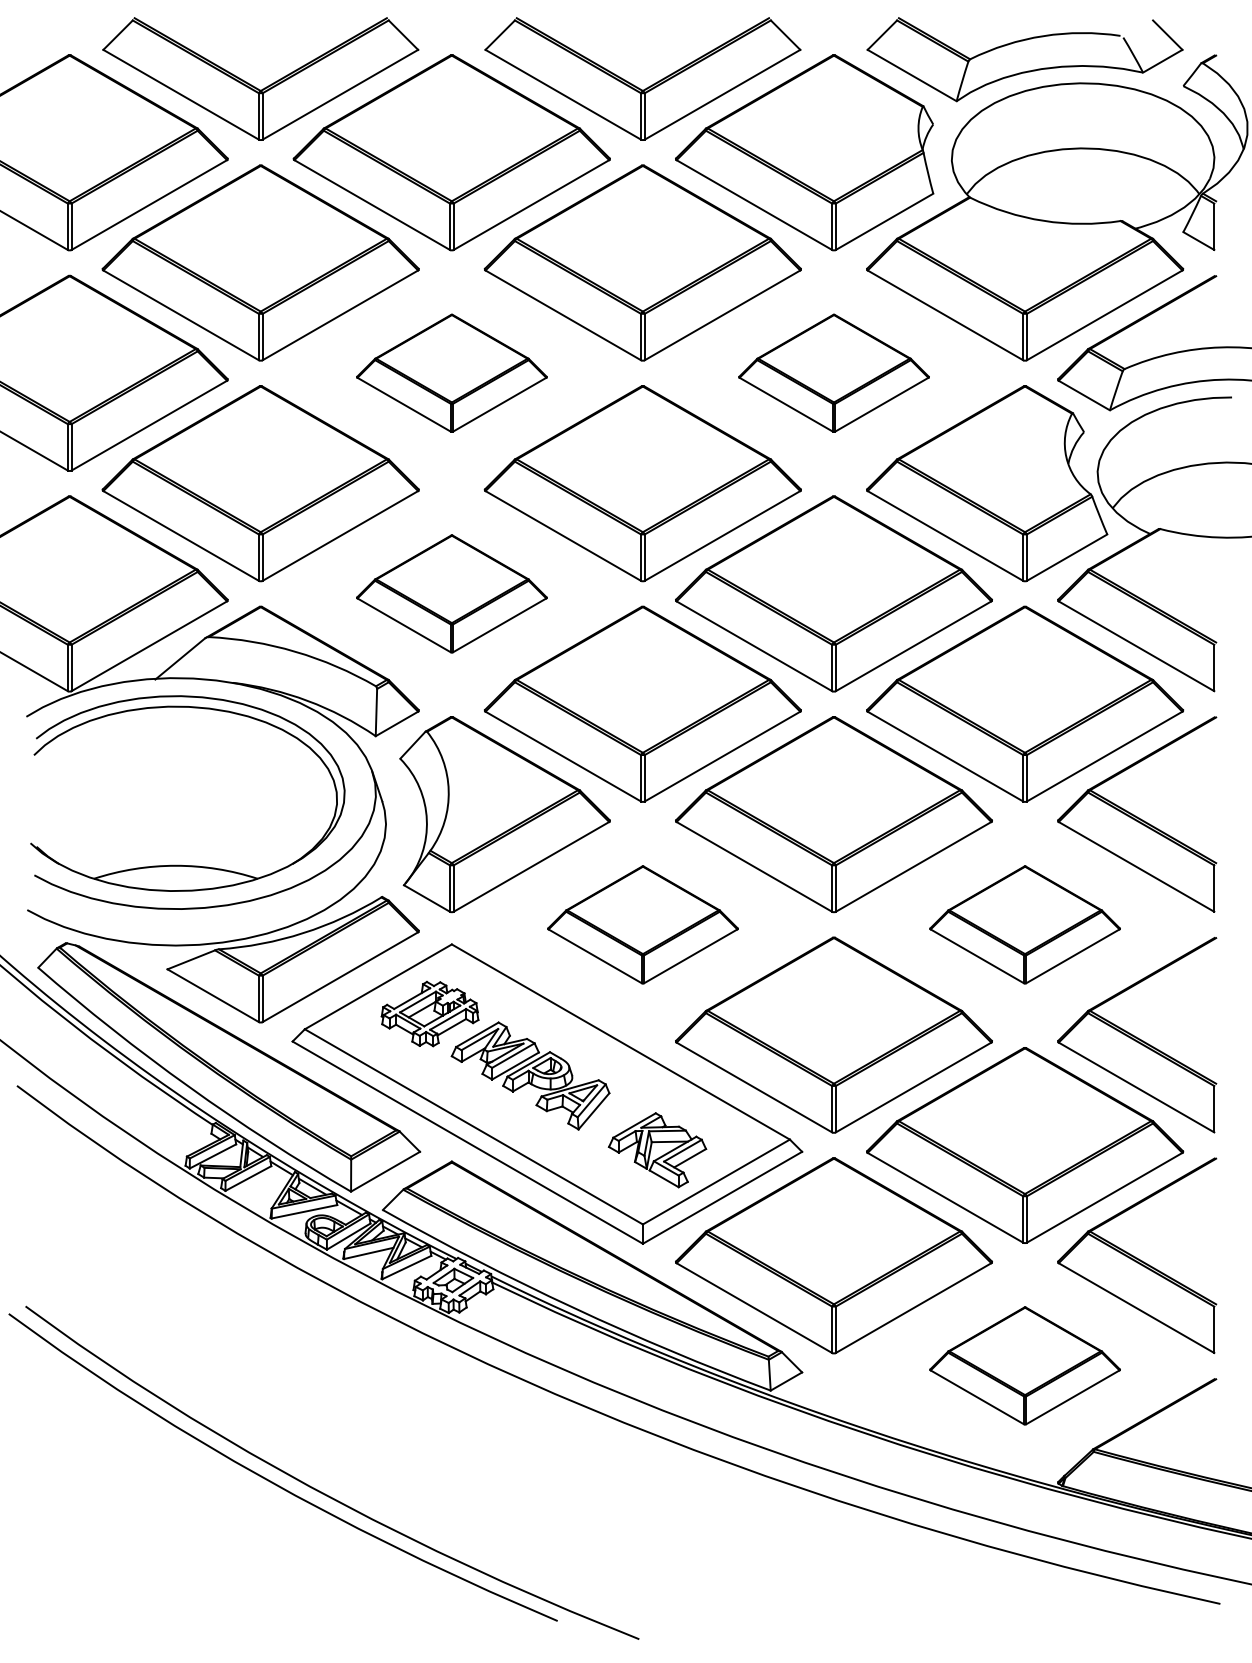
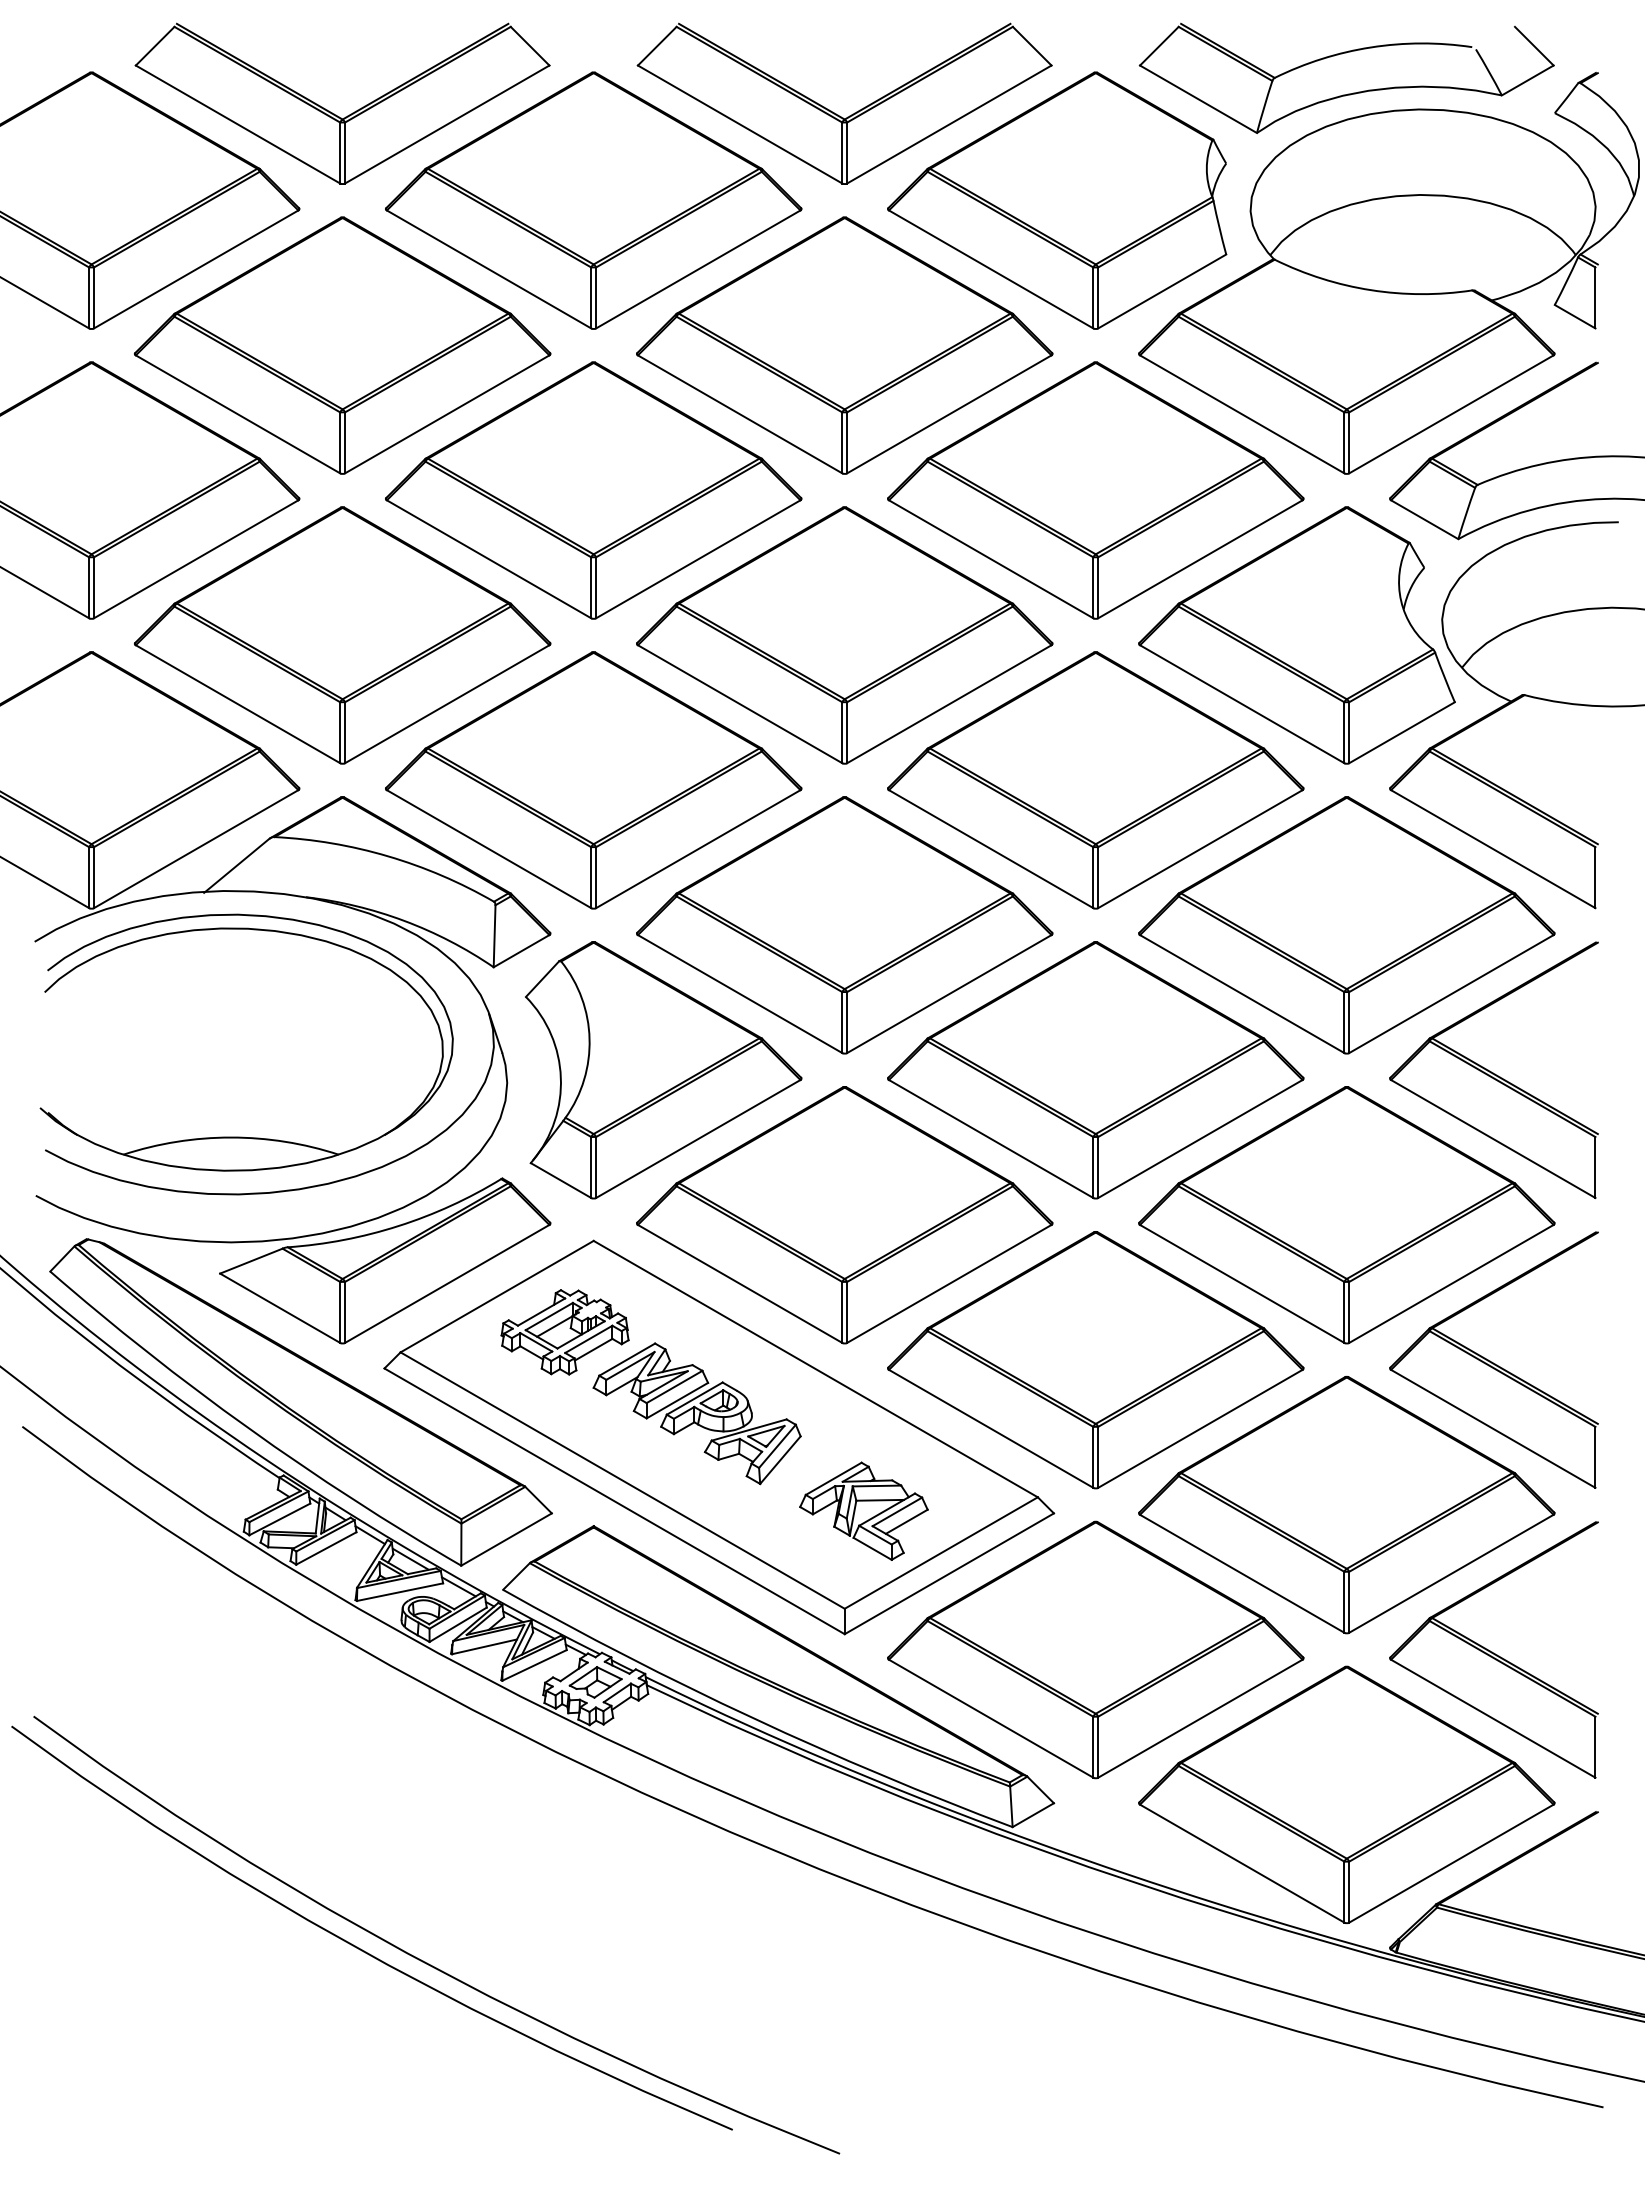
part: (451, 373) -> (593, 490), size x1.67
part: (833, 373) -> (1095, 490), size x1.67
part: (451, 594) -> (593, 780), size x1.67
part: (642, 925) -> (844, 1215), size x1.67
part: (1024, 925) -> (1346, 1215), size x1.67
part: (1024, 1365) -> (1346, 1794), size x1.67

